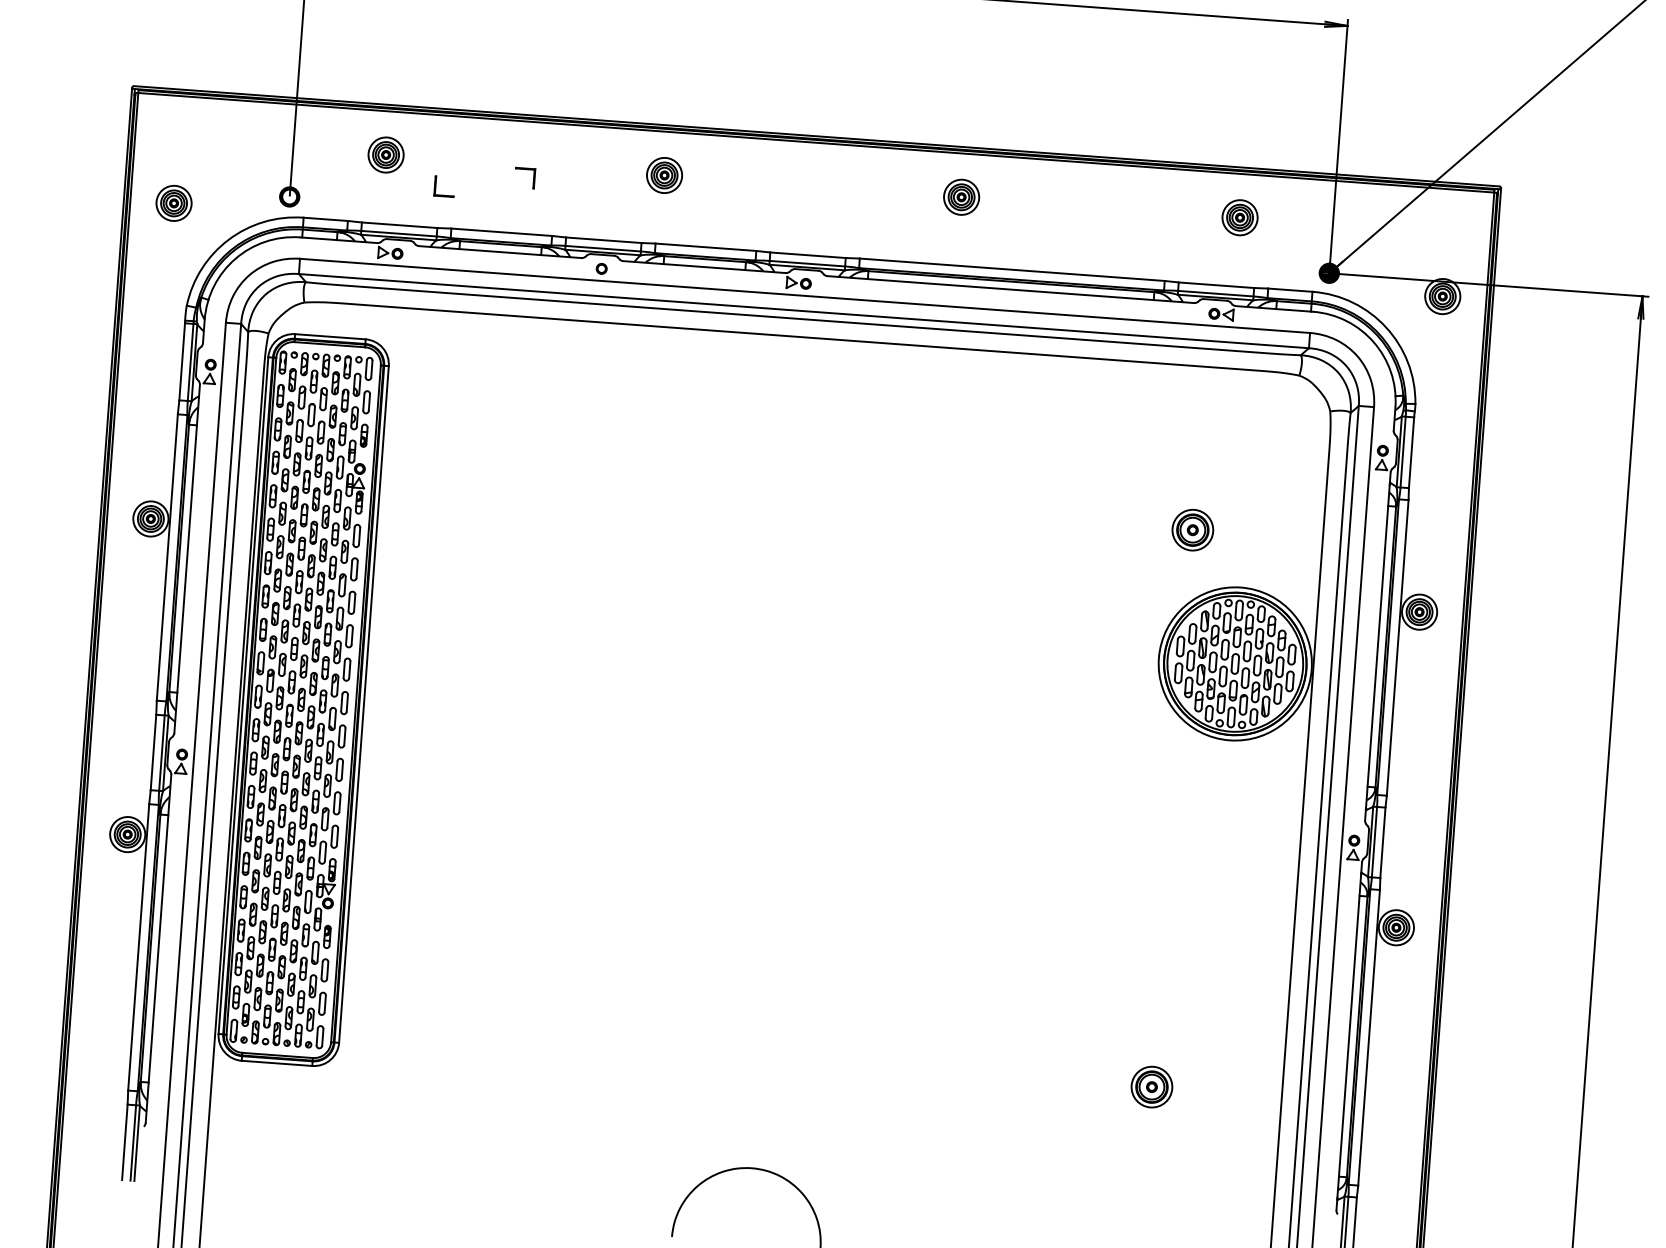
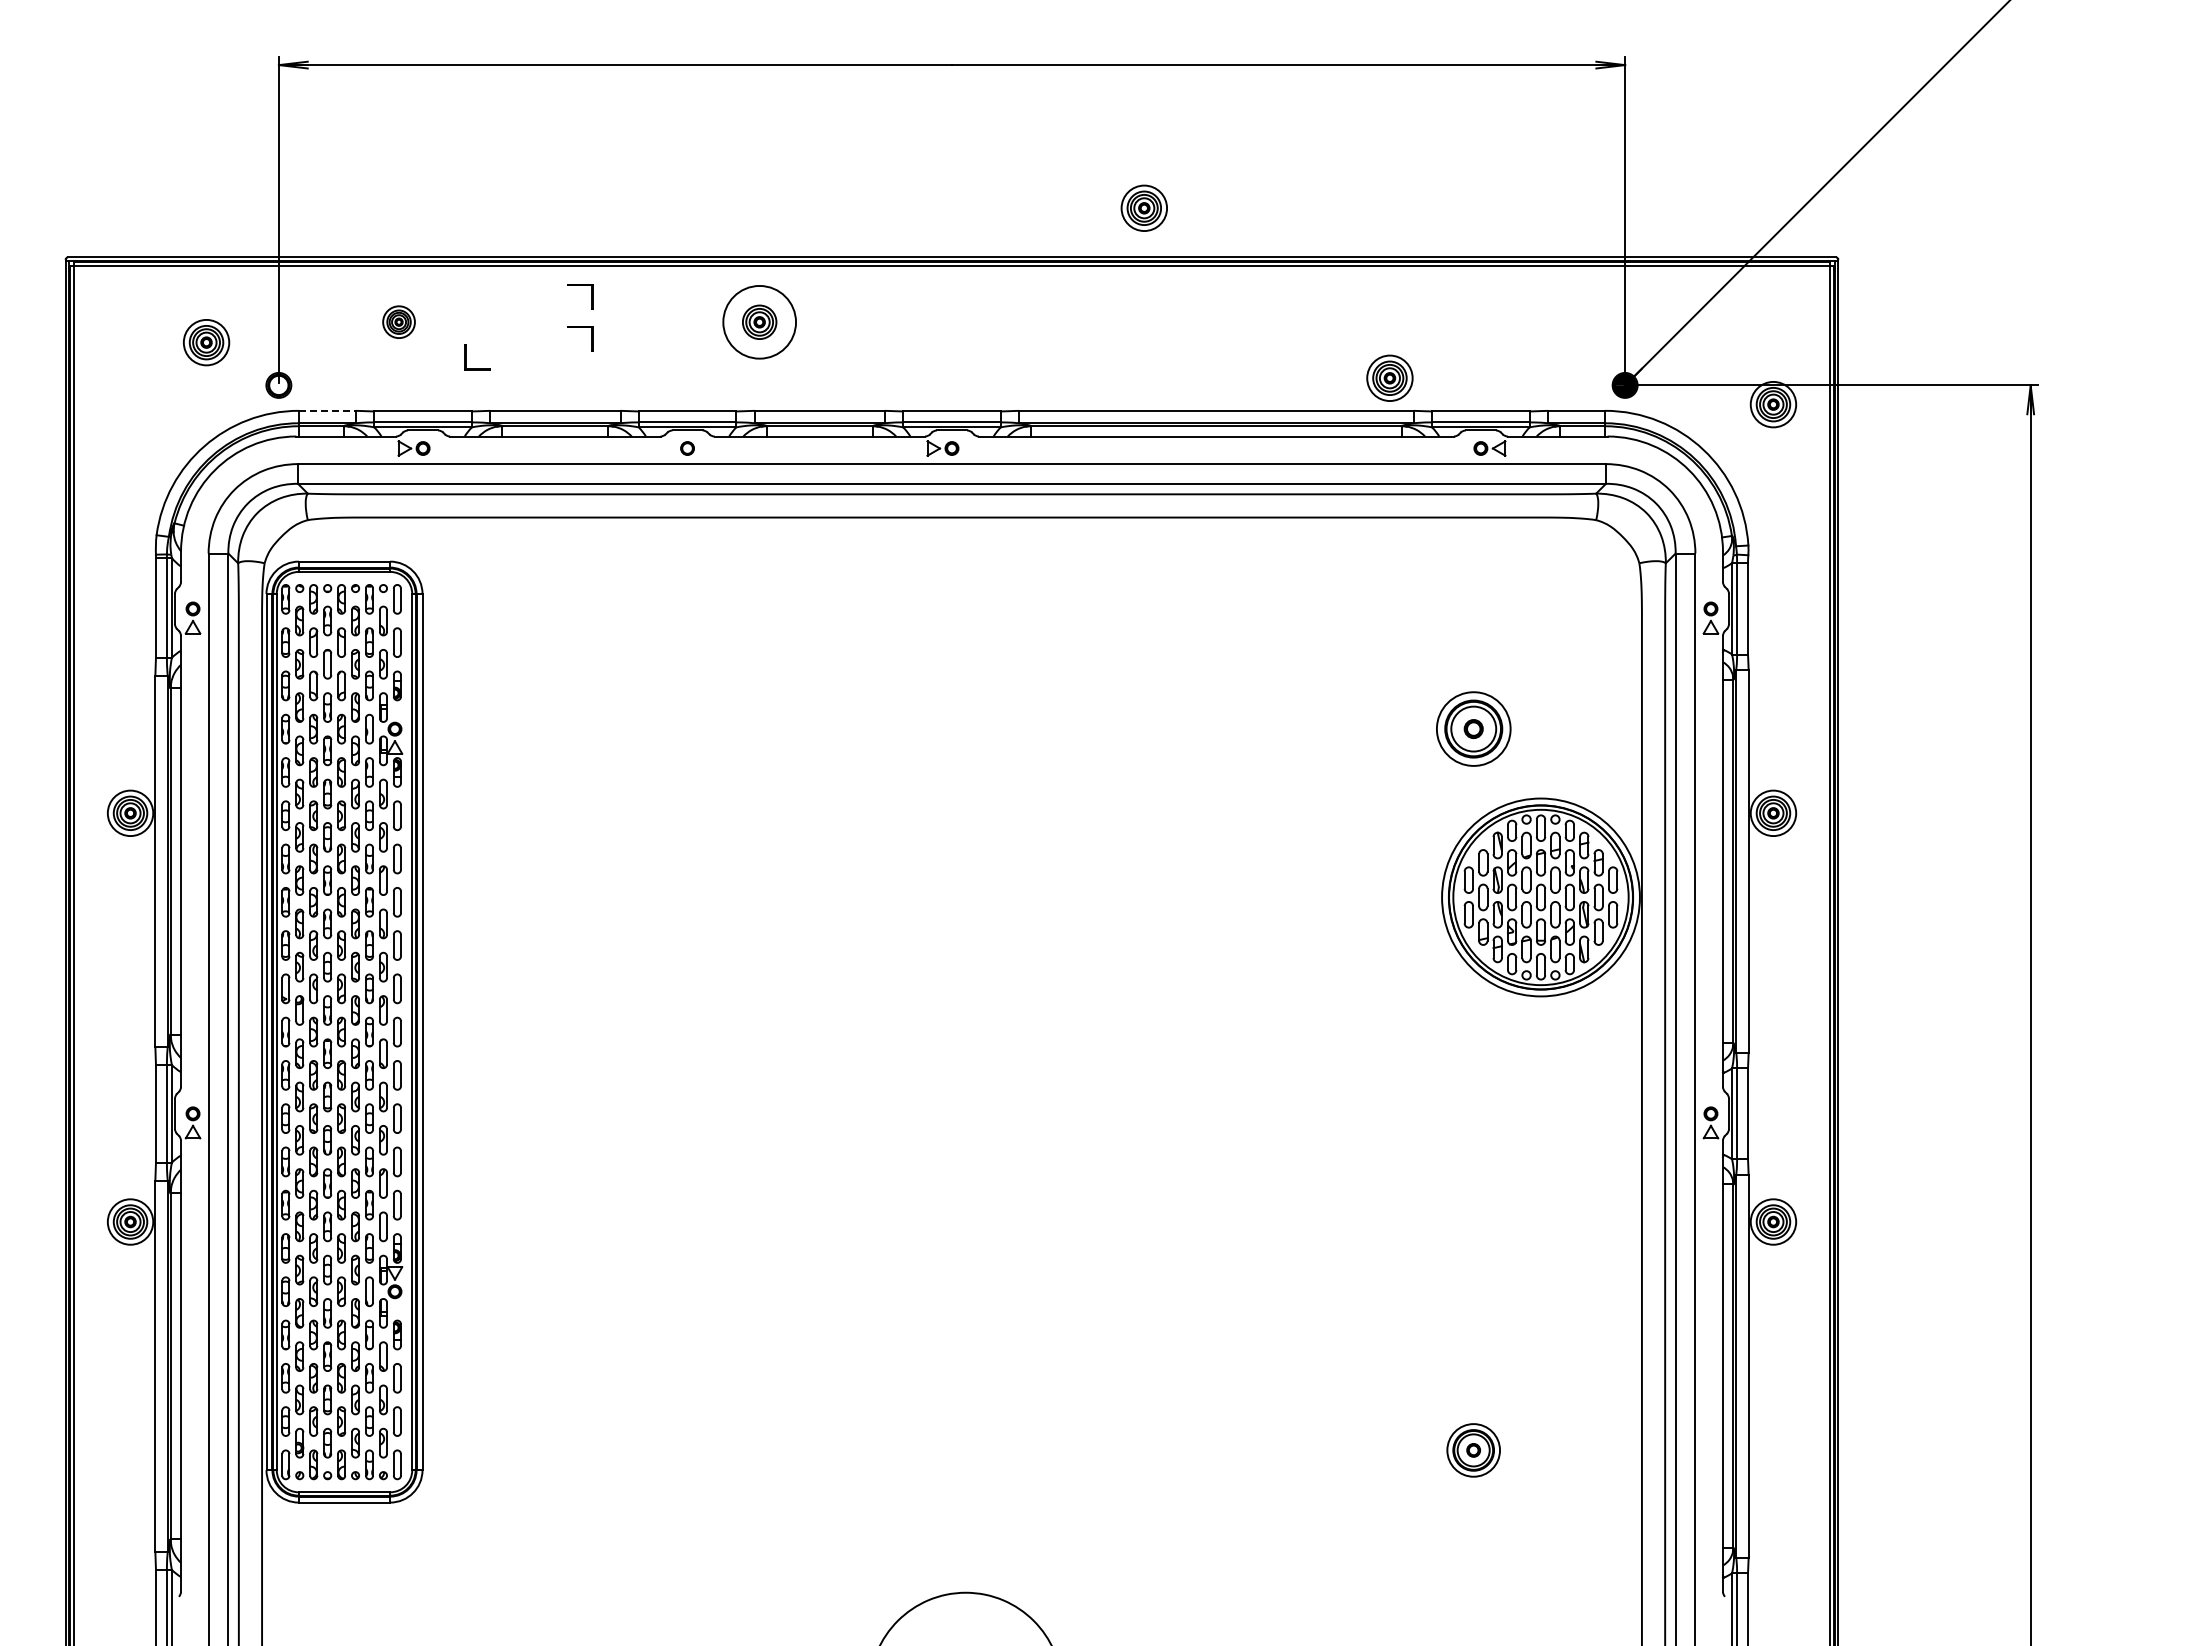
part: (528, 136) -> (580, 285), added
part: (385, 154) -> (398, 321), size x0.7
circle: (664, 175) -> (759, 322), size x1.6
part: (961, 196) -> (1143, 207), moved
part: (174, 203) -> (206, 342), moved
part: (1239, 217) -> (1389, 377), moved
line: (325, 219) -> (327, 410), solid -> dashed
part: (1192, 530) -> (1473, 729), size x1.4

